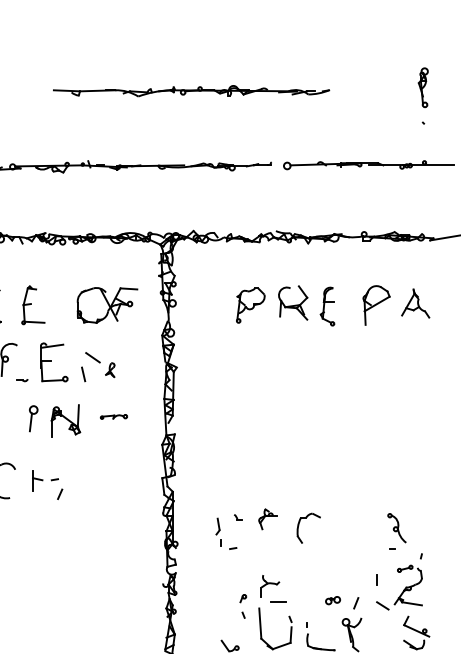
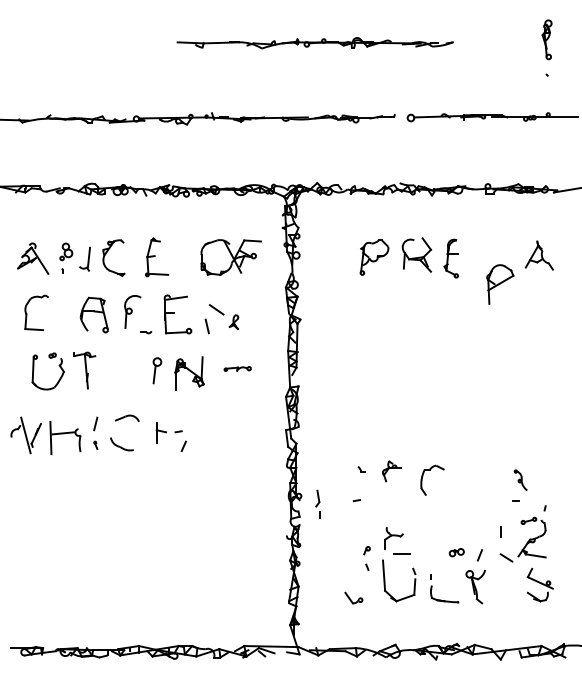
part: (376, 305) -> (500, 284), moved
part: (396, 528) -> (520, 480), size x0.7
part: (217, 531) -> (317, 503), moved

